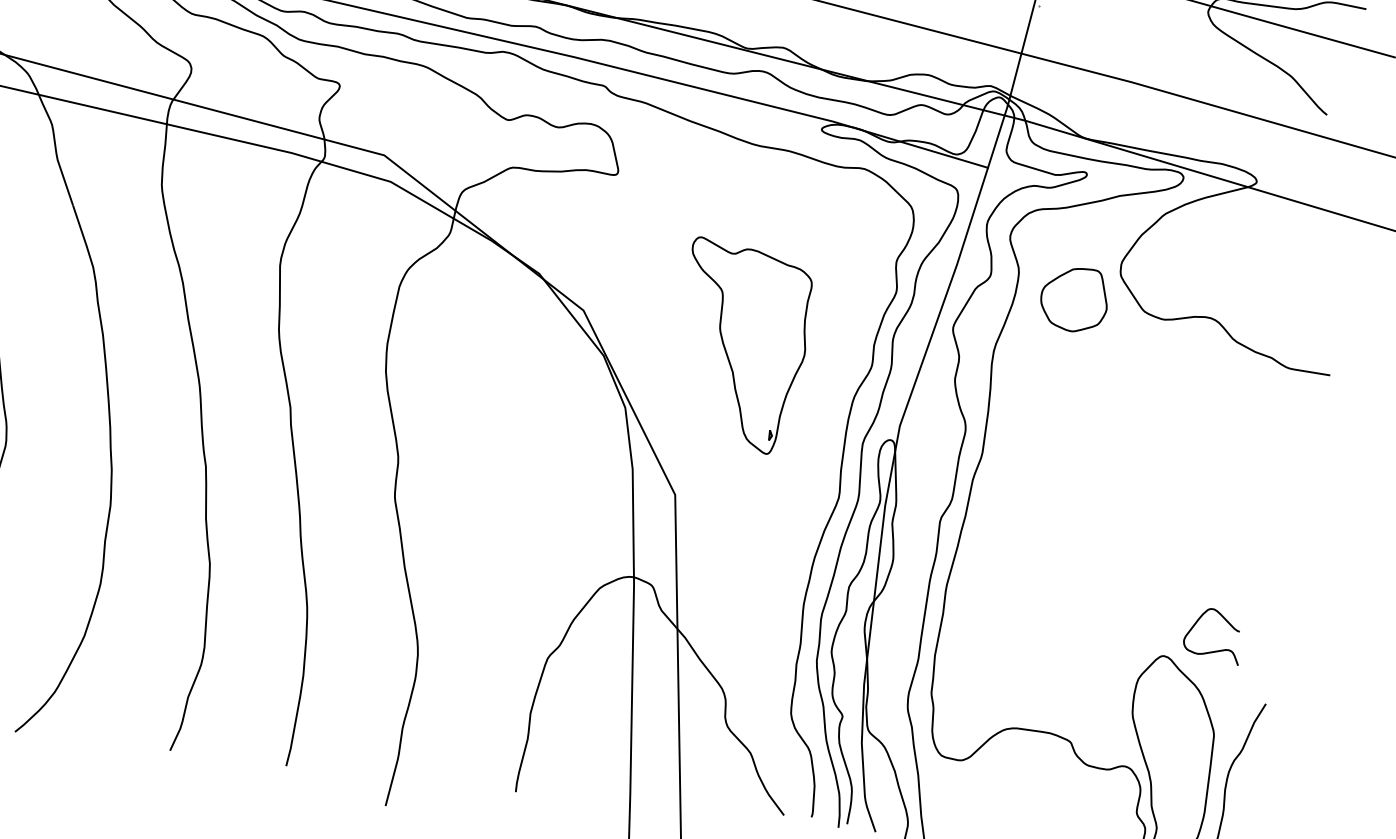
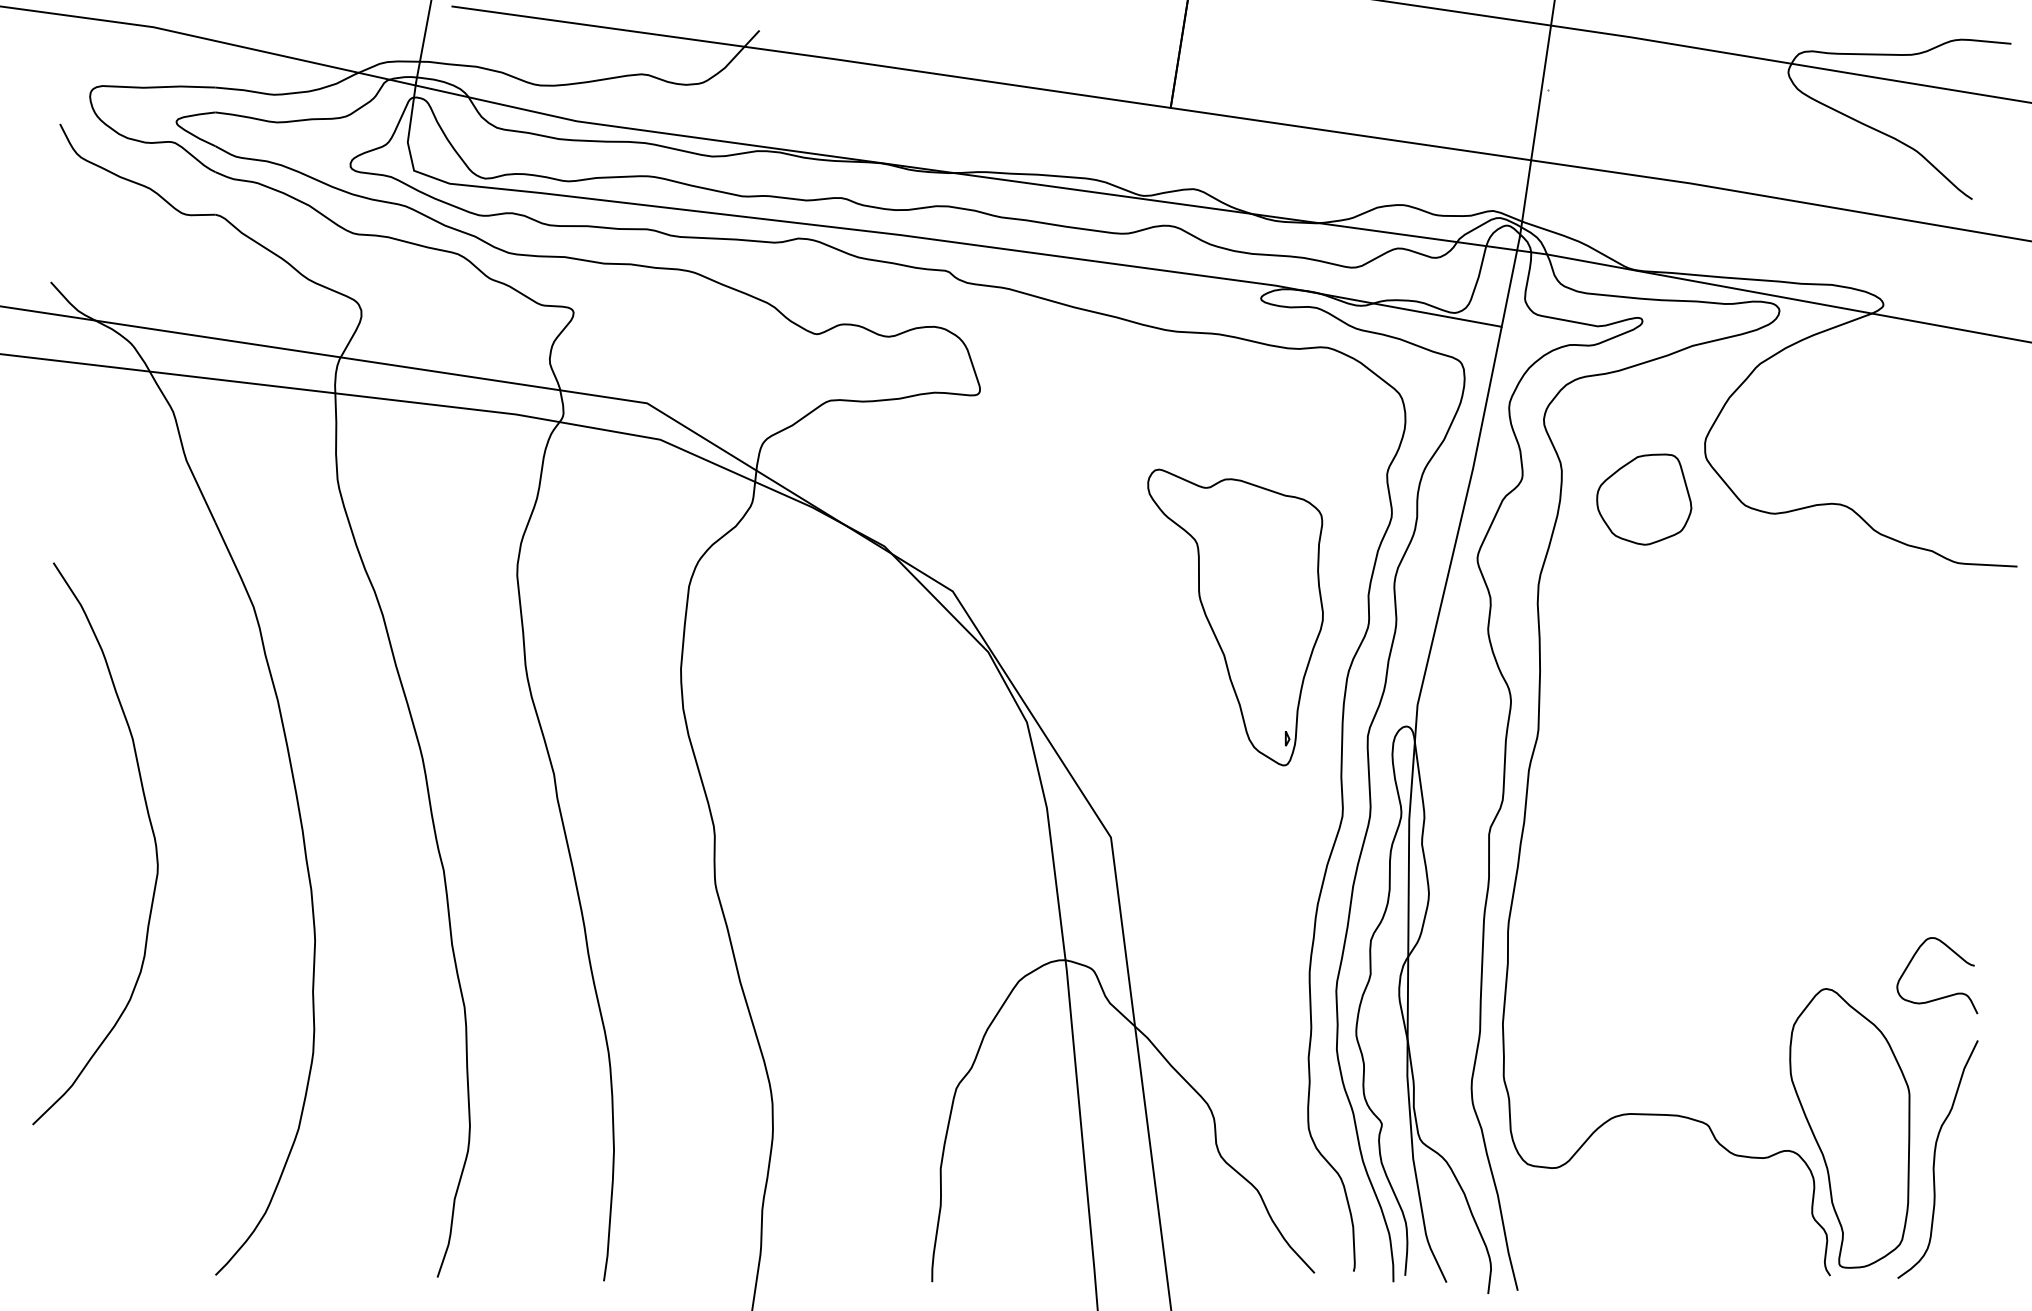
part: (743, 346) -> (1235, 617), moved
curve: (1215, 650) -> (1943, 996), moved

